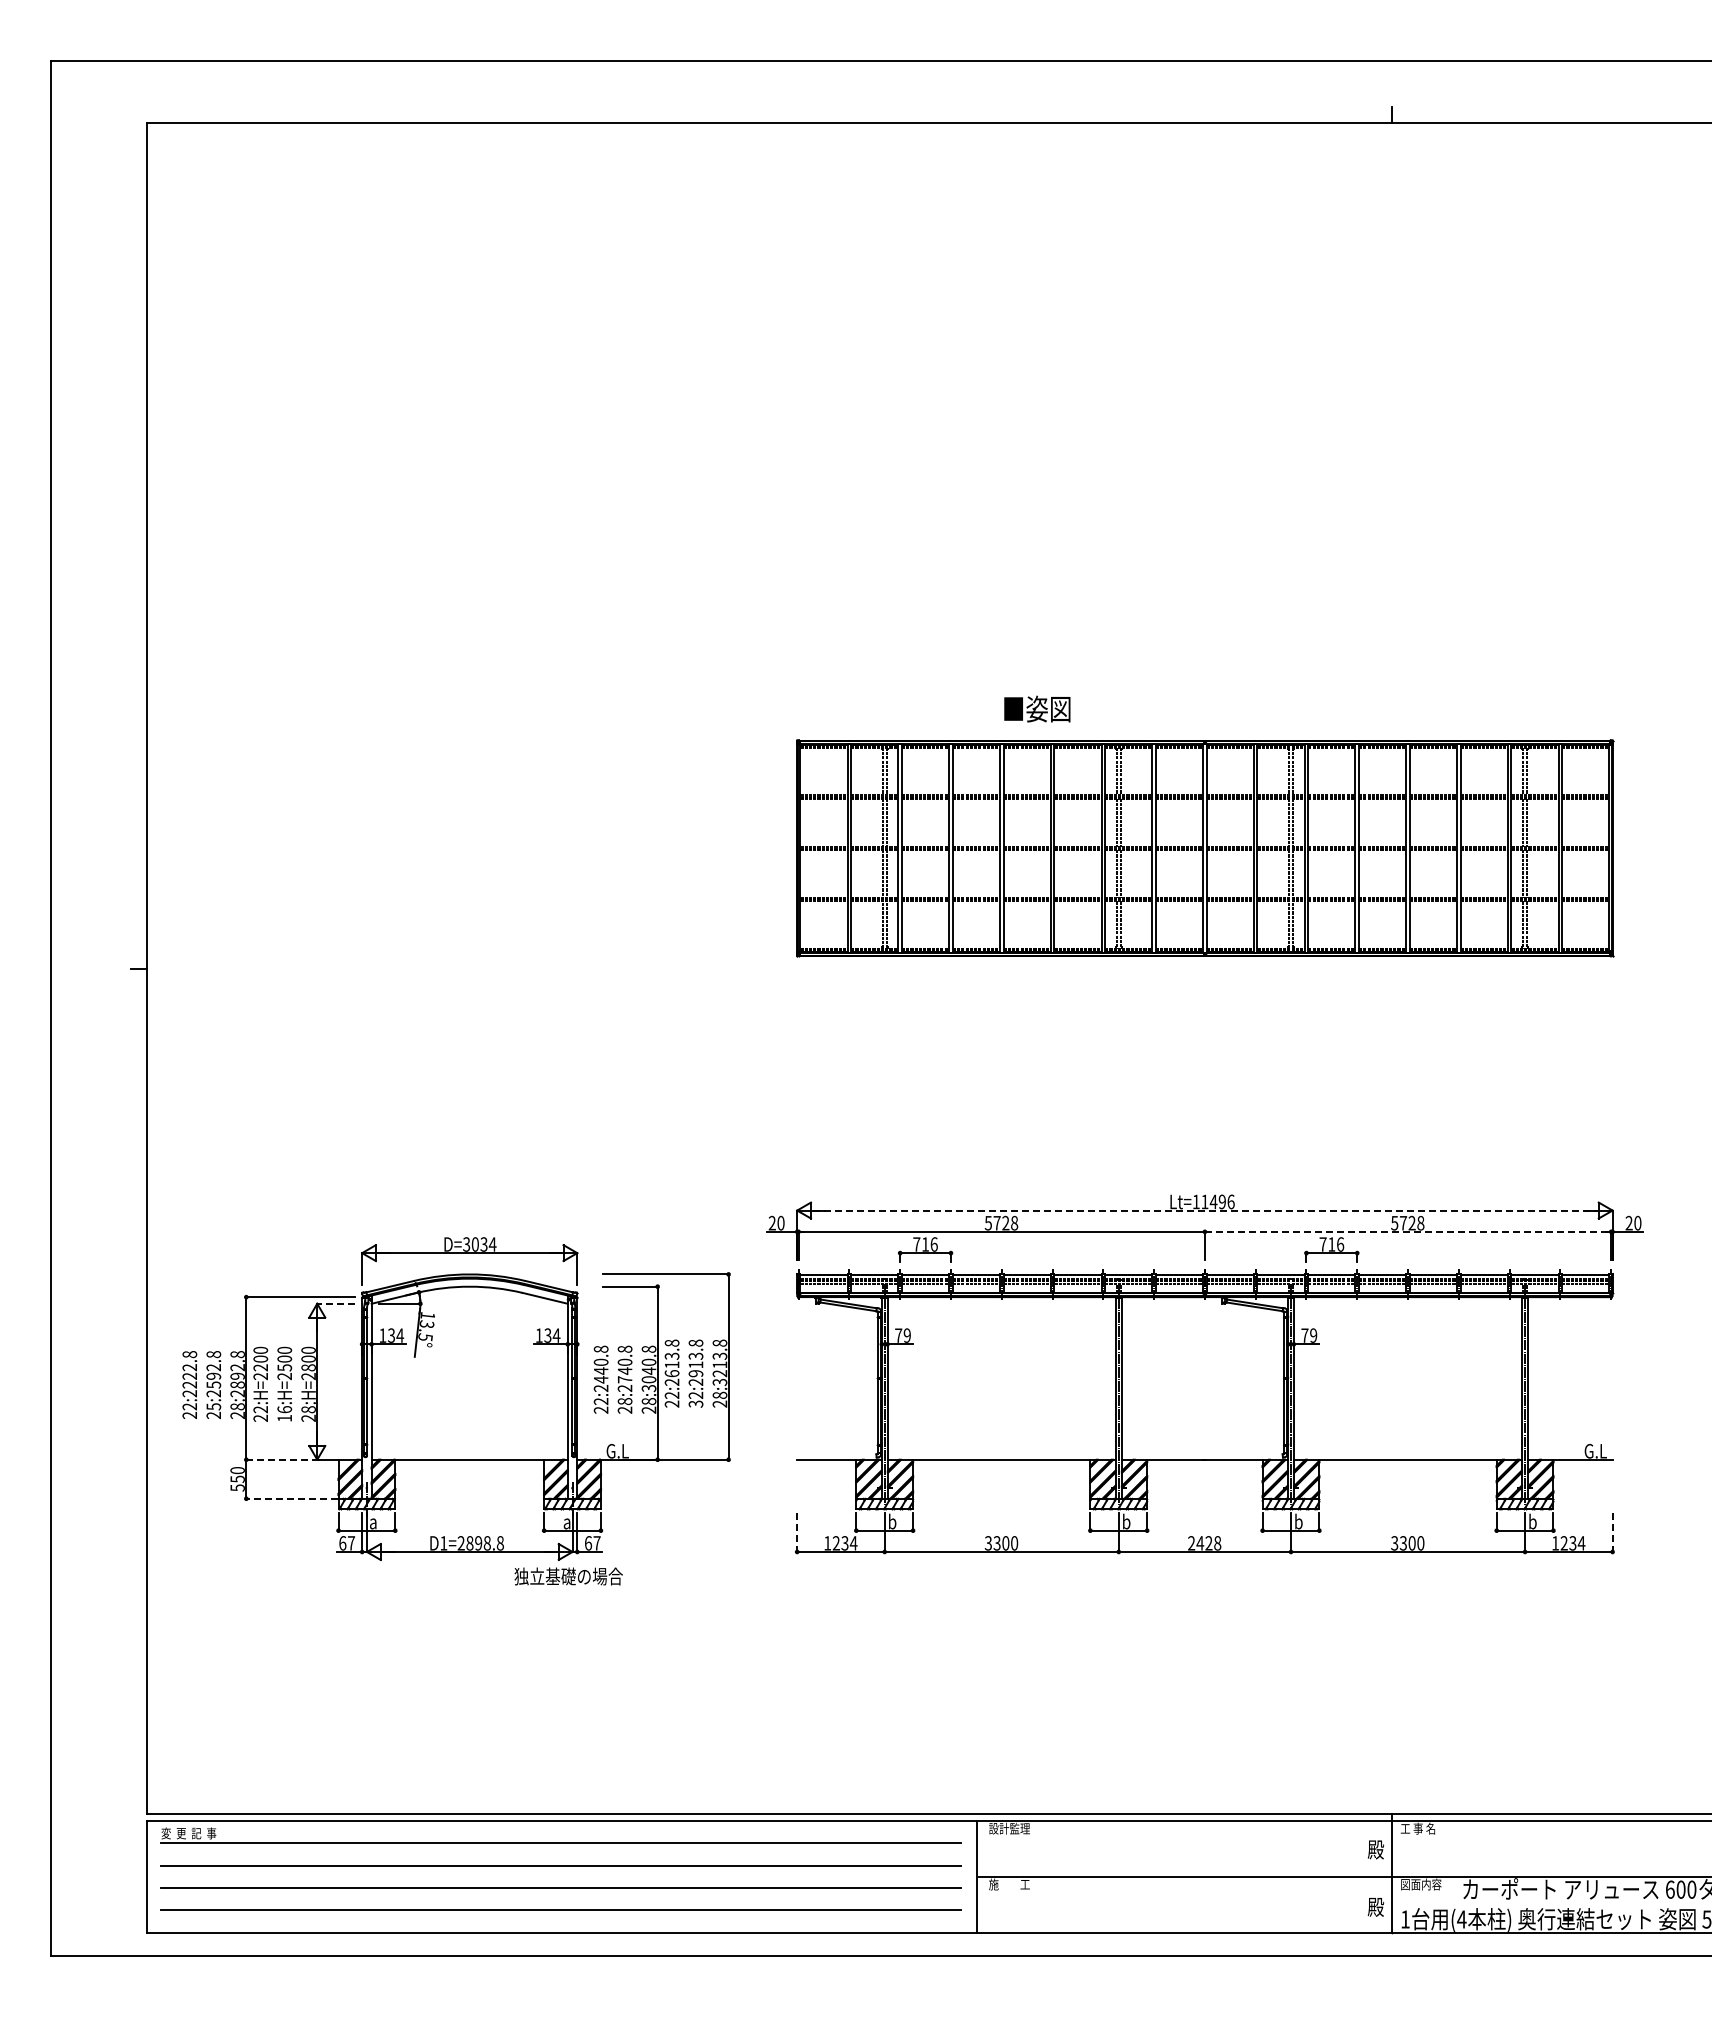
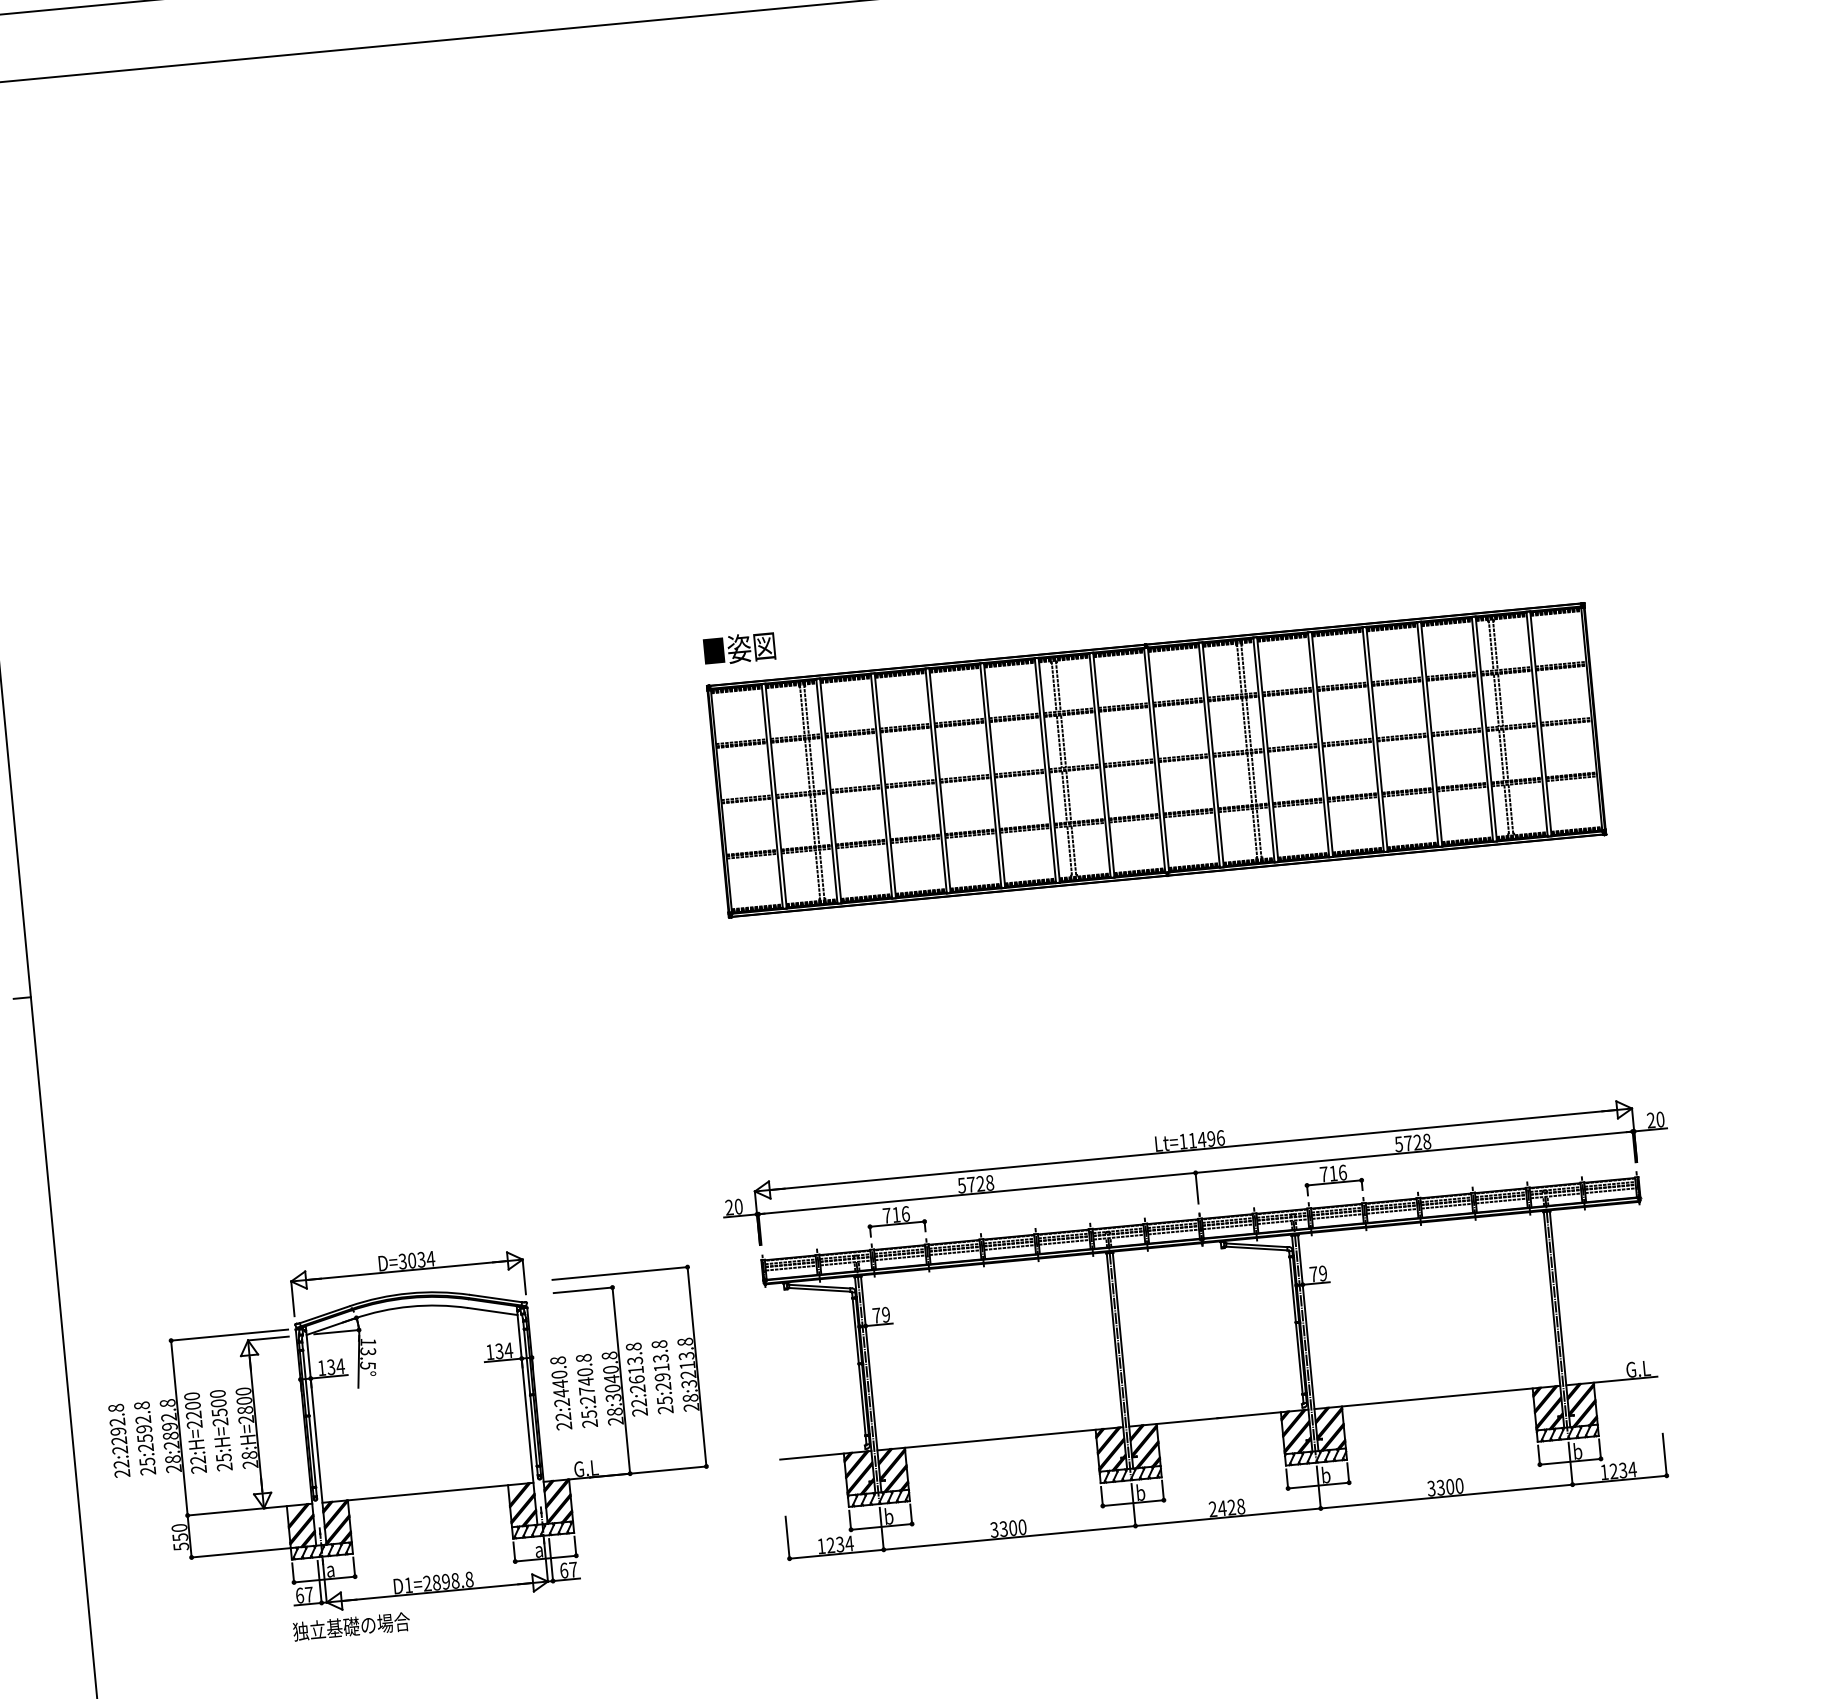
text: (1037, 708) -> (739, 647), moved
line: (1204, 1210) -> (1193, 1149), dashed -> solid
line: (1408, 1231) -> (1414, 1151), dashed -> solid
line: (336, 1303) -> (268, 1338), dashed -> solid
text: (190, 1375) -> (119, 1430), 22:2222.8 -> 22:2292.8
text: (695, 1399) -> (664, 1405), 32:2913.8 -> 25:2913.8
text: (624, 1401) -> (588, 1414), 28:2740.8 -> 25:2740.8
text: (284, 1413) -> (224, 1461), 16:H=2500 -> 25:H=2500
line: (282, 1459) -> (226, 1511), dashed -> solid
line: (291, 1498) -> (240, 1552), dashed -> solid
line: (797, 1532) -> (787, 1537), dashed -> solid
line: (1612, 1532) -> (1664, 1454), dashed -> solid
text: (568, 1576) -> (351, 1626), moved

